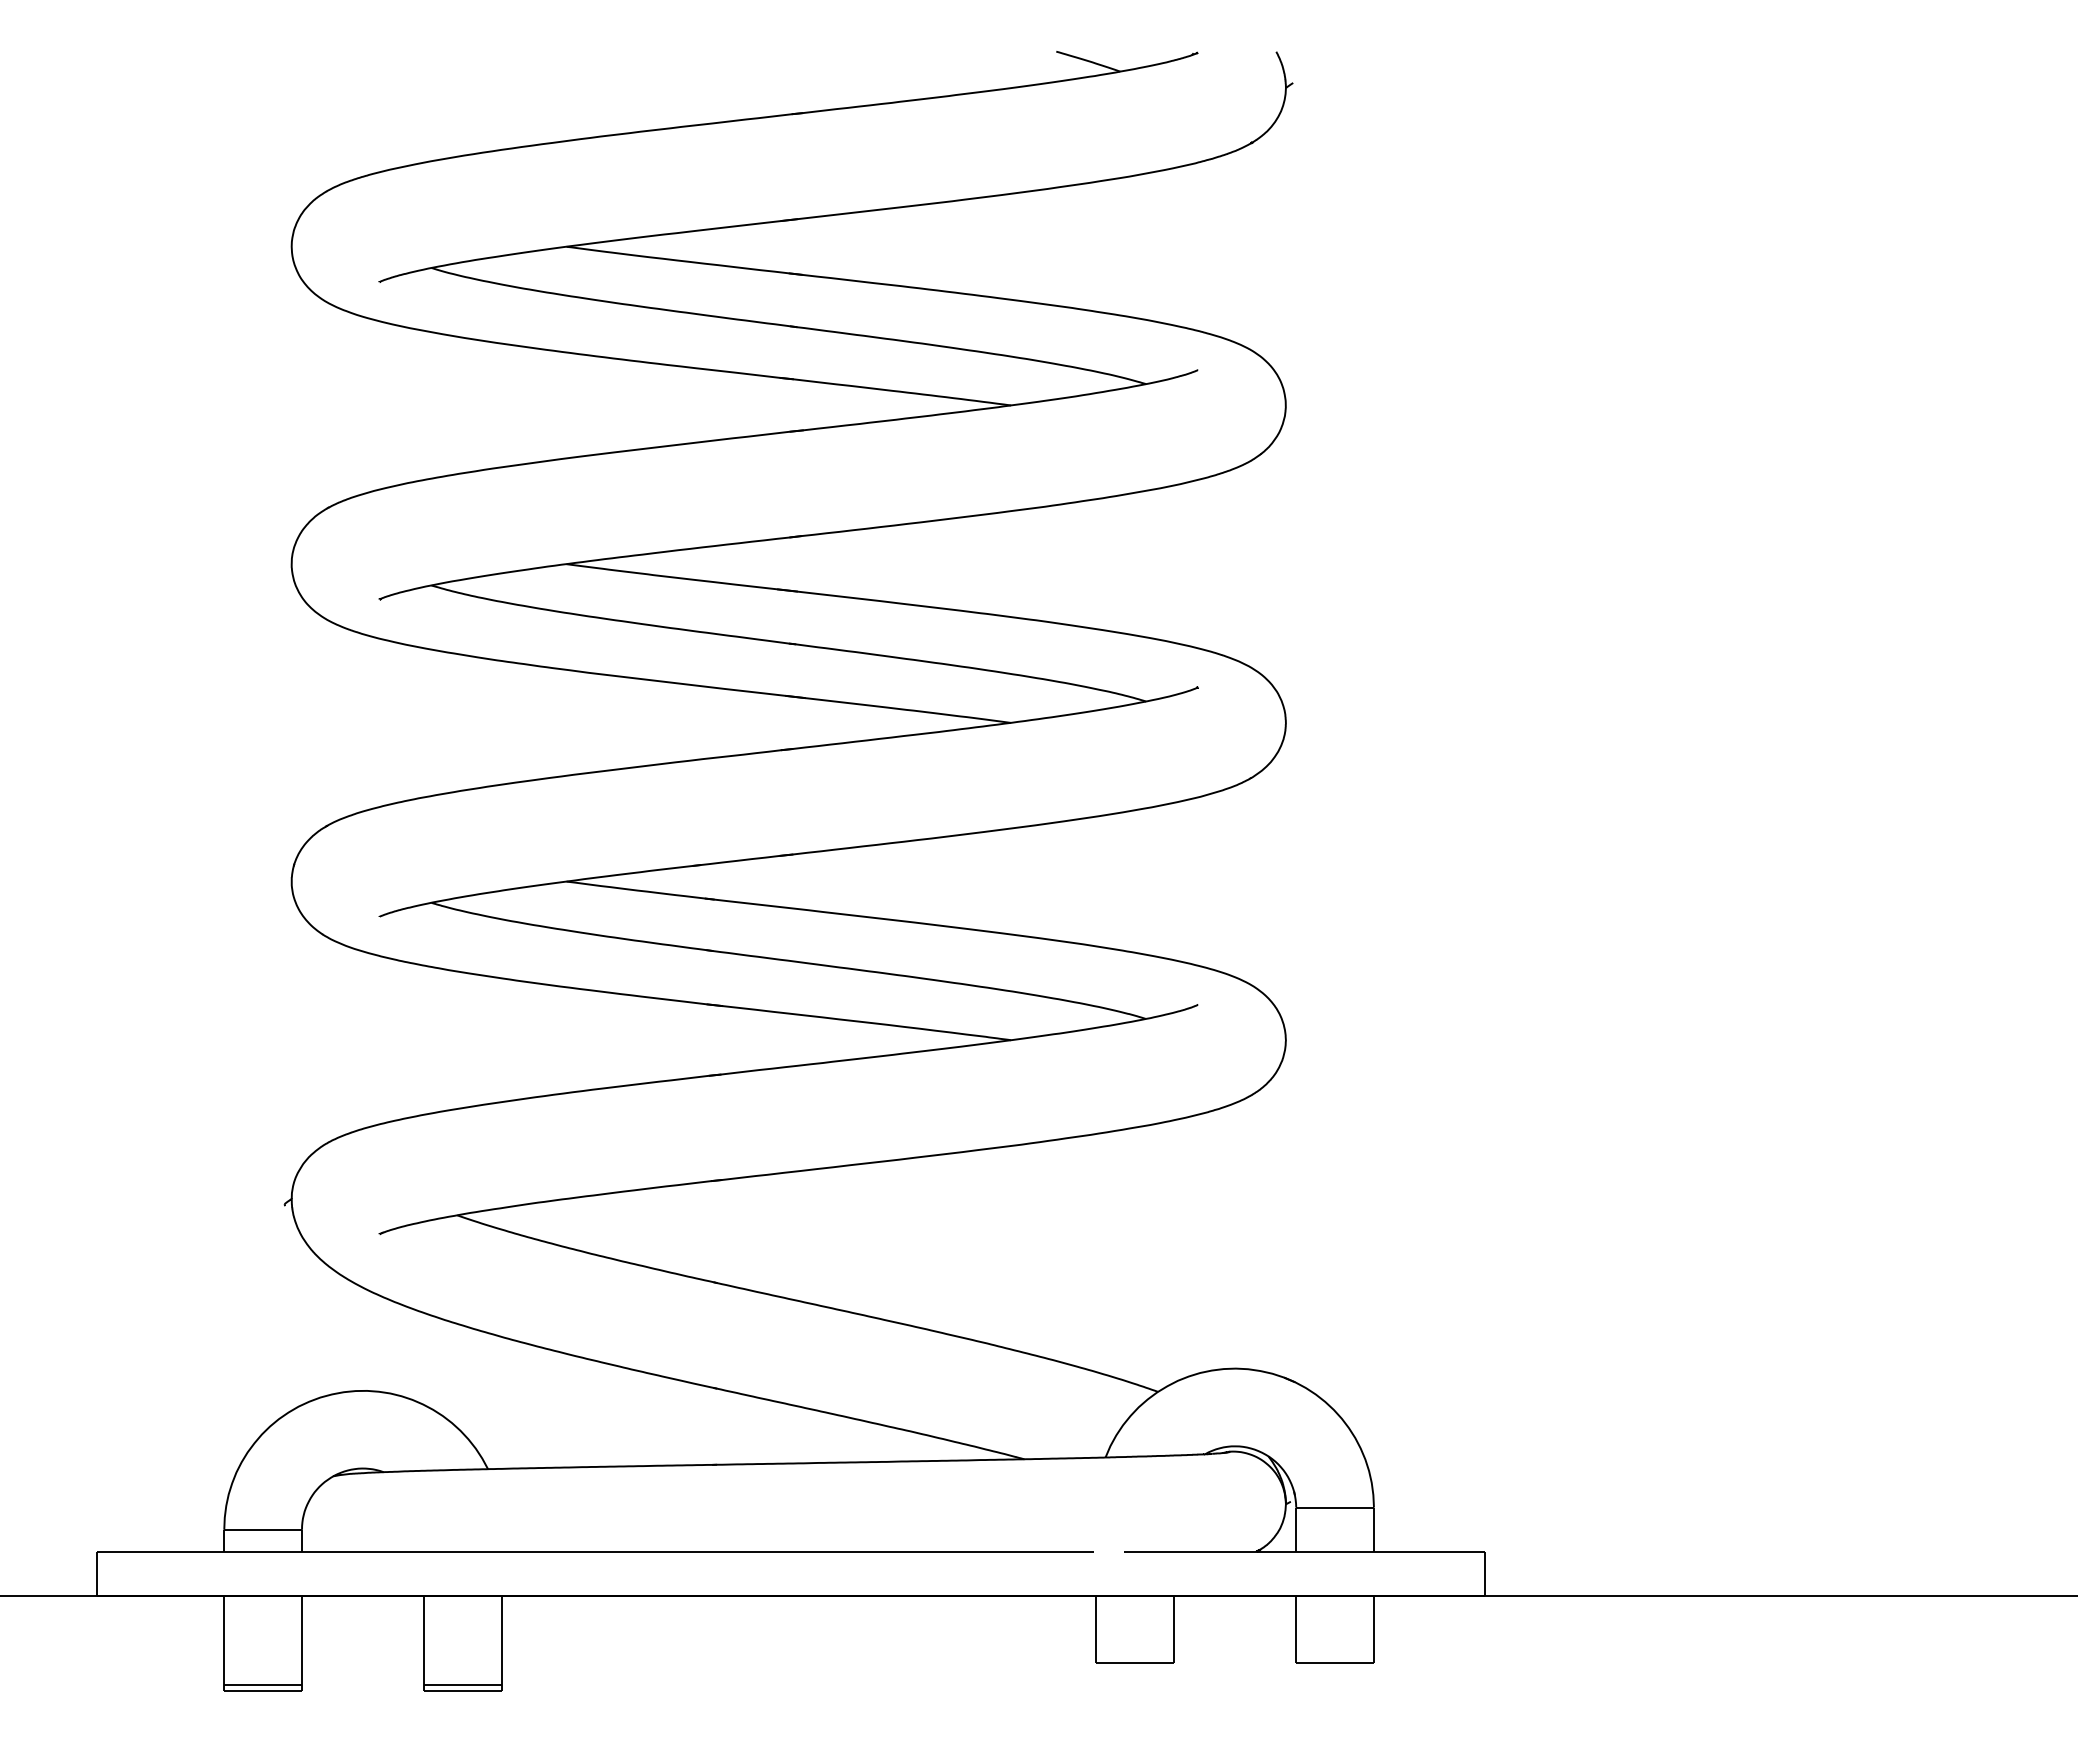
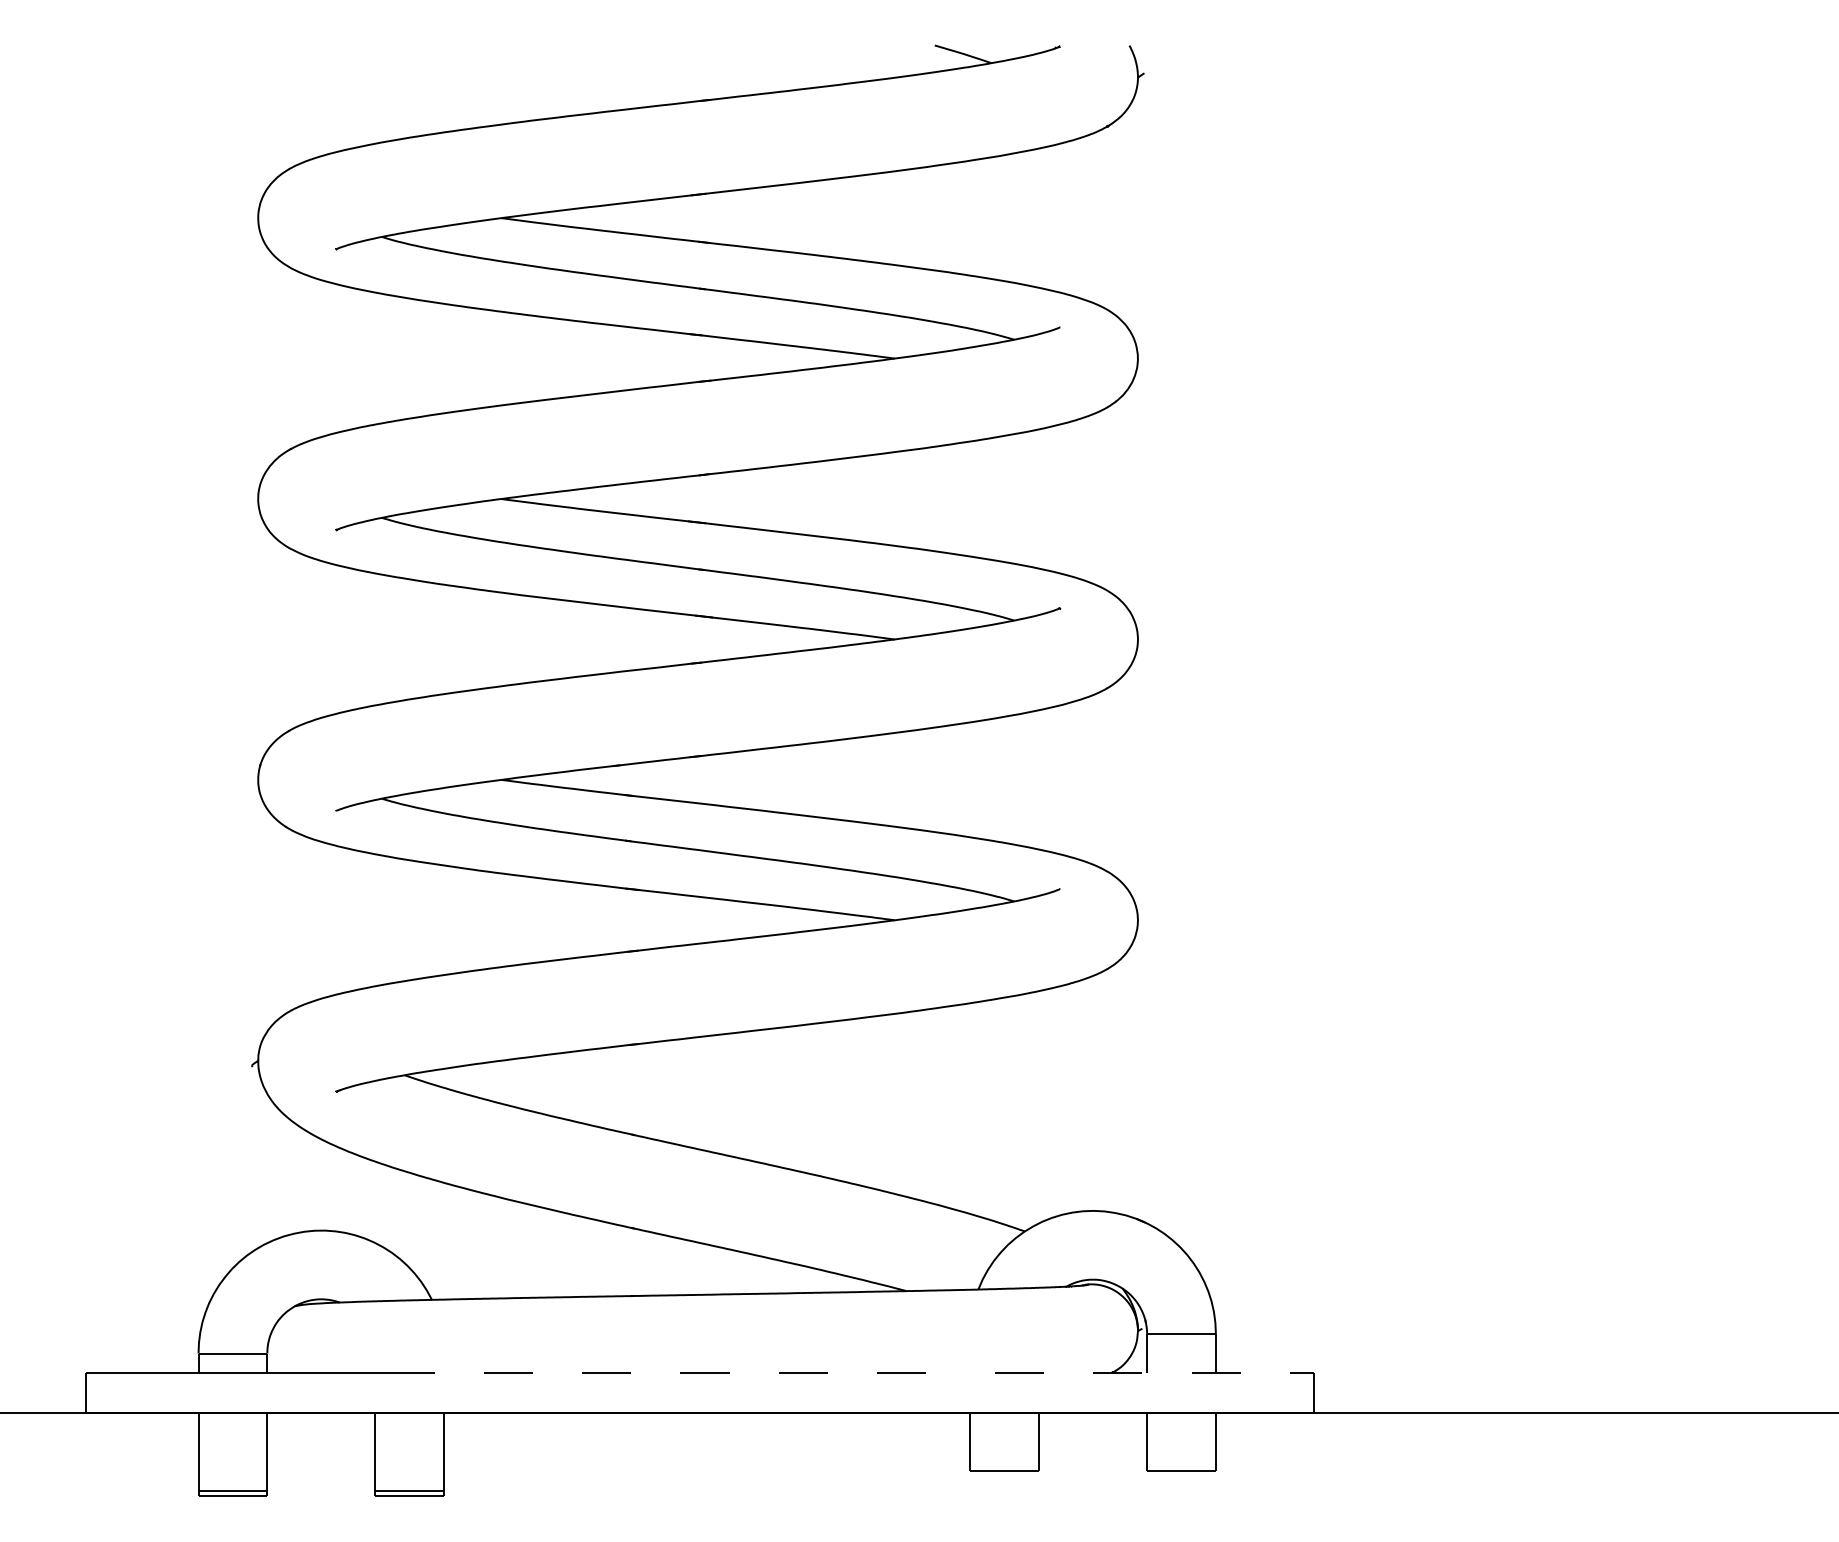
line: (765, 1552) -> (677, 1373), solid -> dashed
line: (1305, 1552) -> (1155, 1373), solid -> dashed

